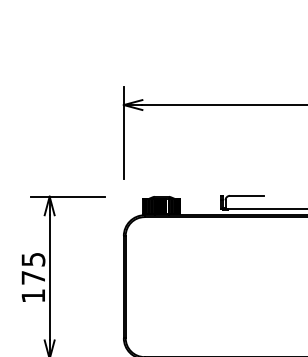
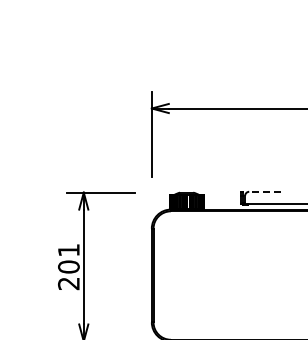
line: (246, 195) -> (264, 191), solid -> dashed
text: (33, 278) -> (68, 267), 175 -> 201

